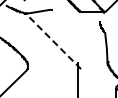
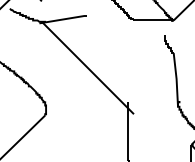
line: (52, 40) -> (86, 66), dashed -> solid

